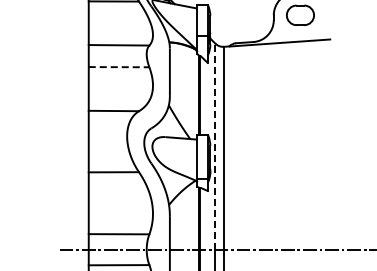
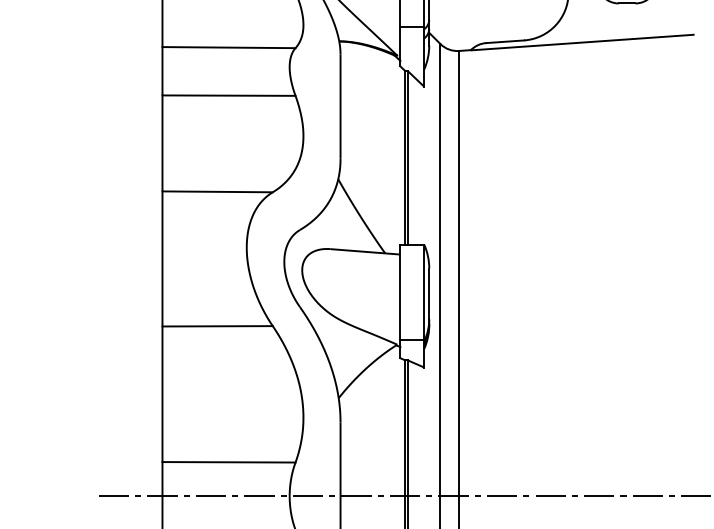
line: (119, 67) -> (229, 96), dashed -> solid
line: (215, 146) -> (440, 269), dashed -> solid

